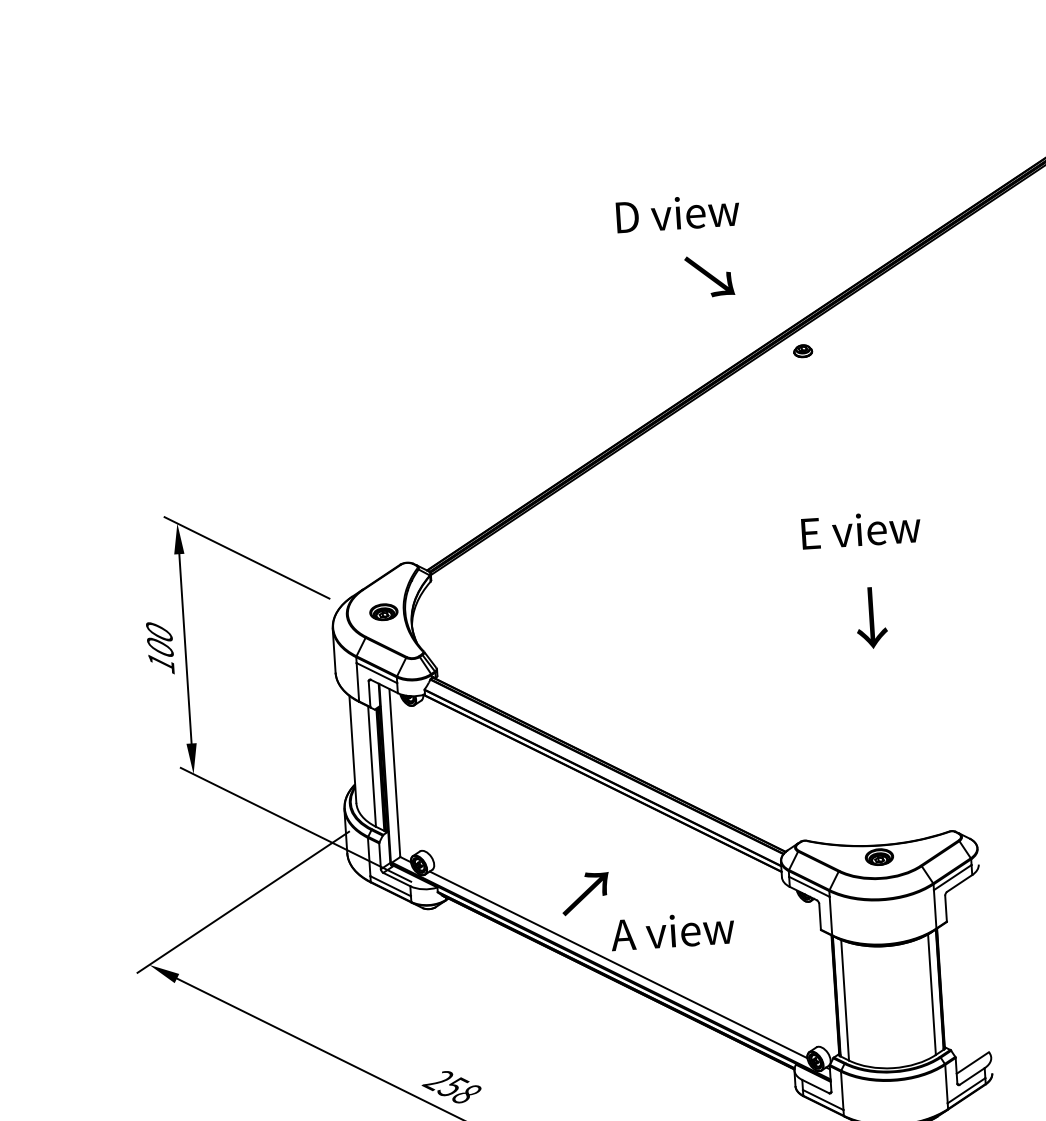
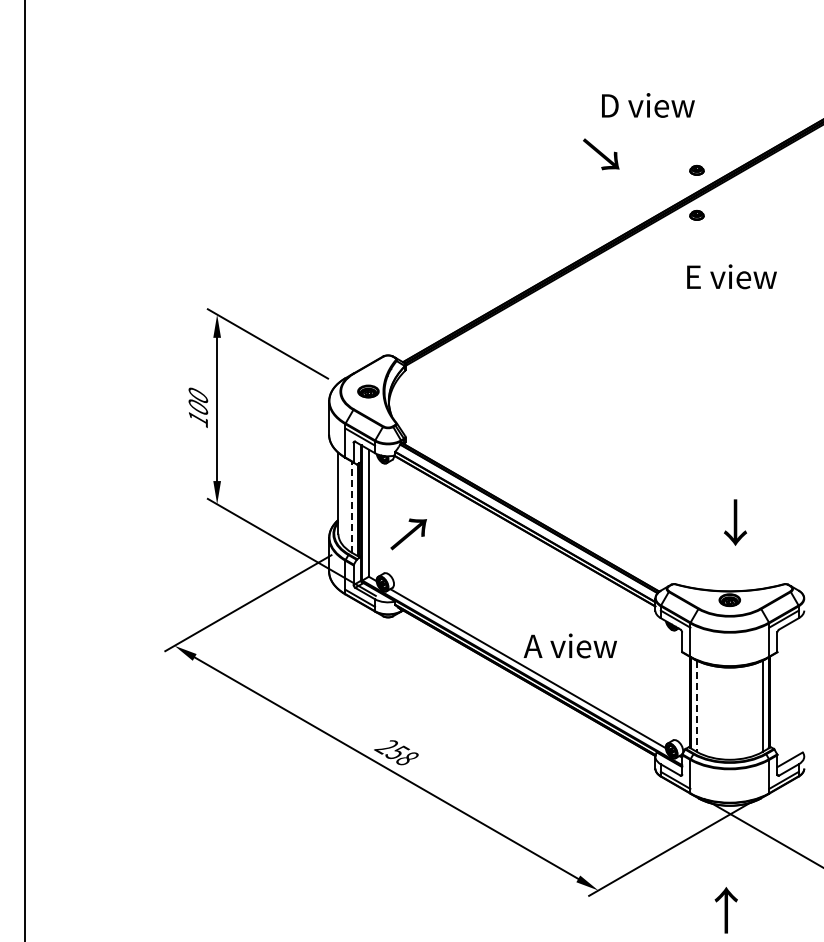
text: (678, 213) -> (648, 105), moved
text: (710, 276) -> (601, 154), moved
part: (798, 290) -> (696, 169), added
text: (860, 529) -> (731, 276), moved
text: (871, 617) -> (735, 522), moved
line: (372, 766) -> (352, 507), solid -> dashed
text: (585, 893) -> (408, 534), moved
line: (844, 1000) -> (696, 706), solid -> dashed

